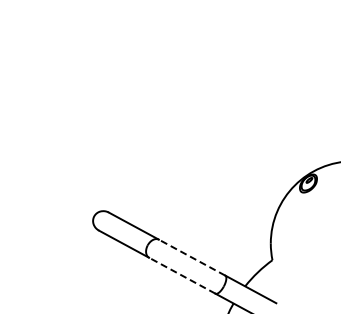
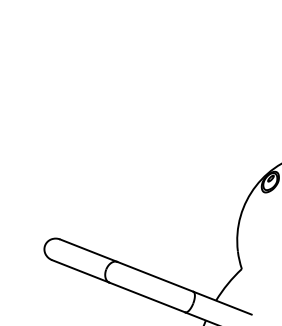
line: (192, 257) -> (155, 276), dashed -> solid
line: (182, 275) -> (147, 297), dashed -> solid

